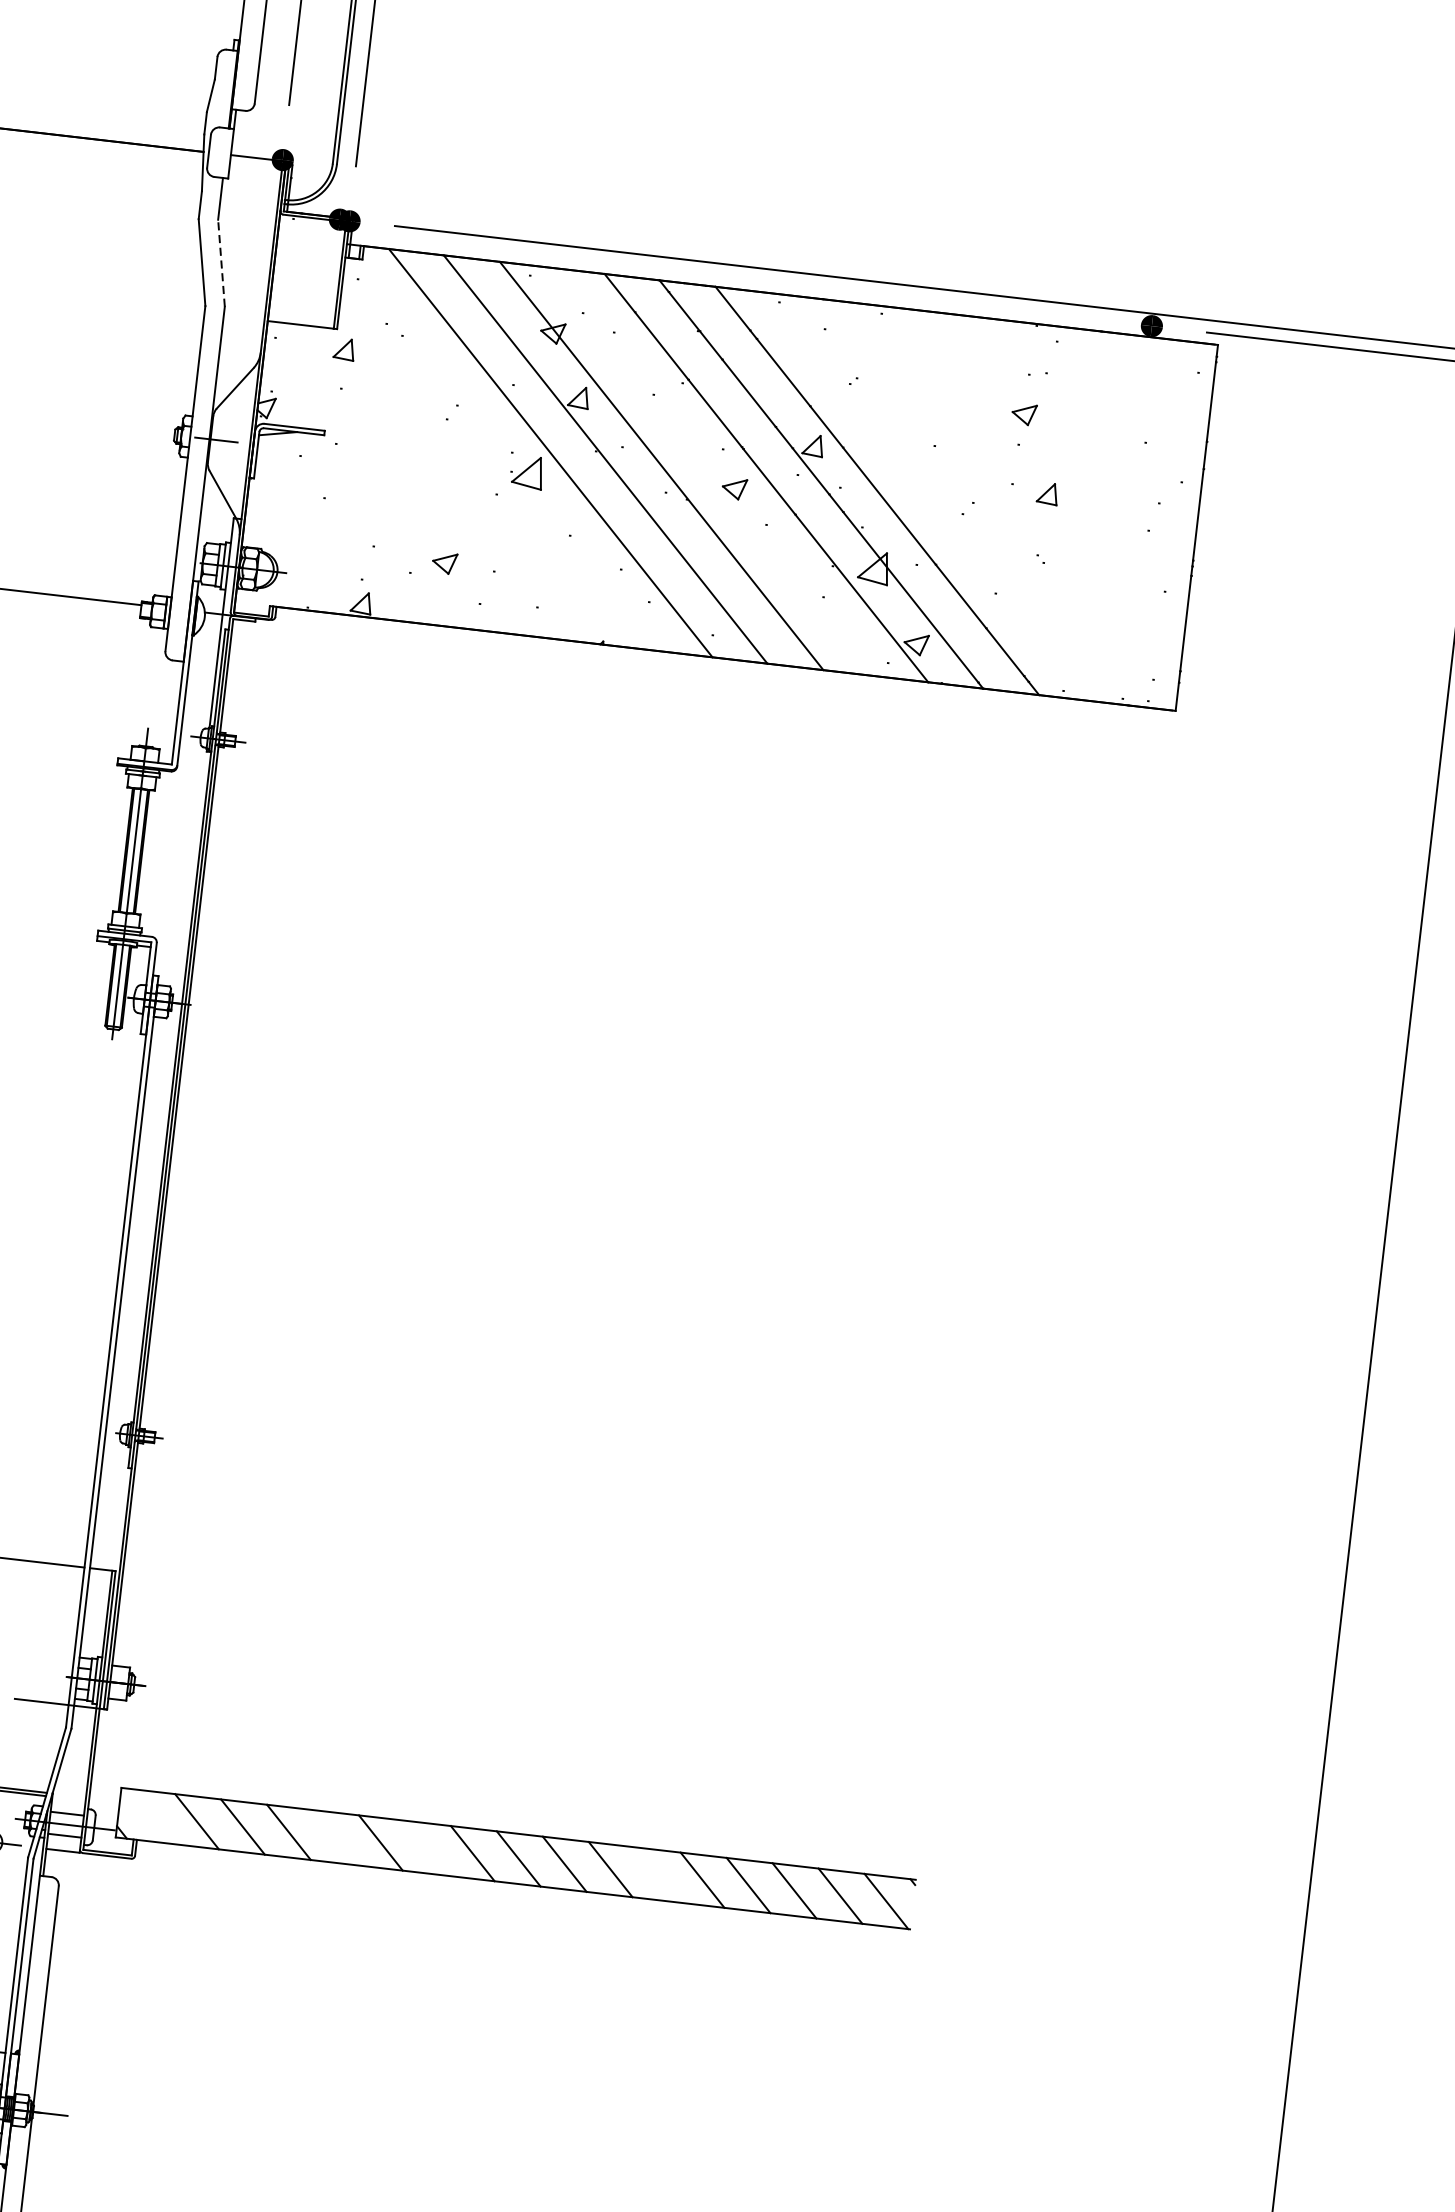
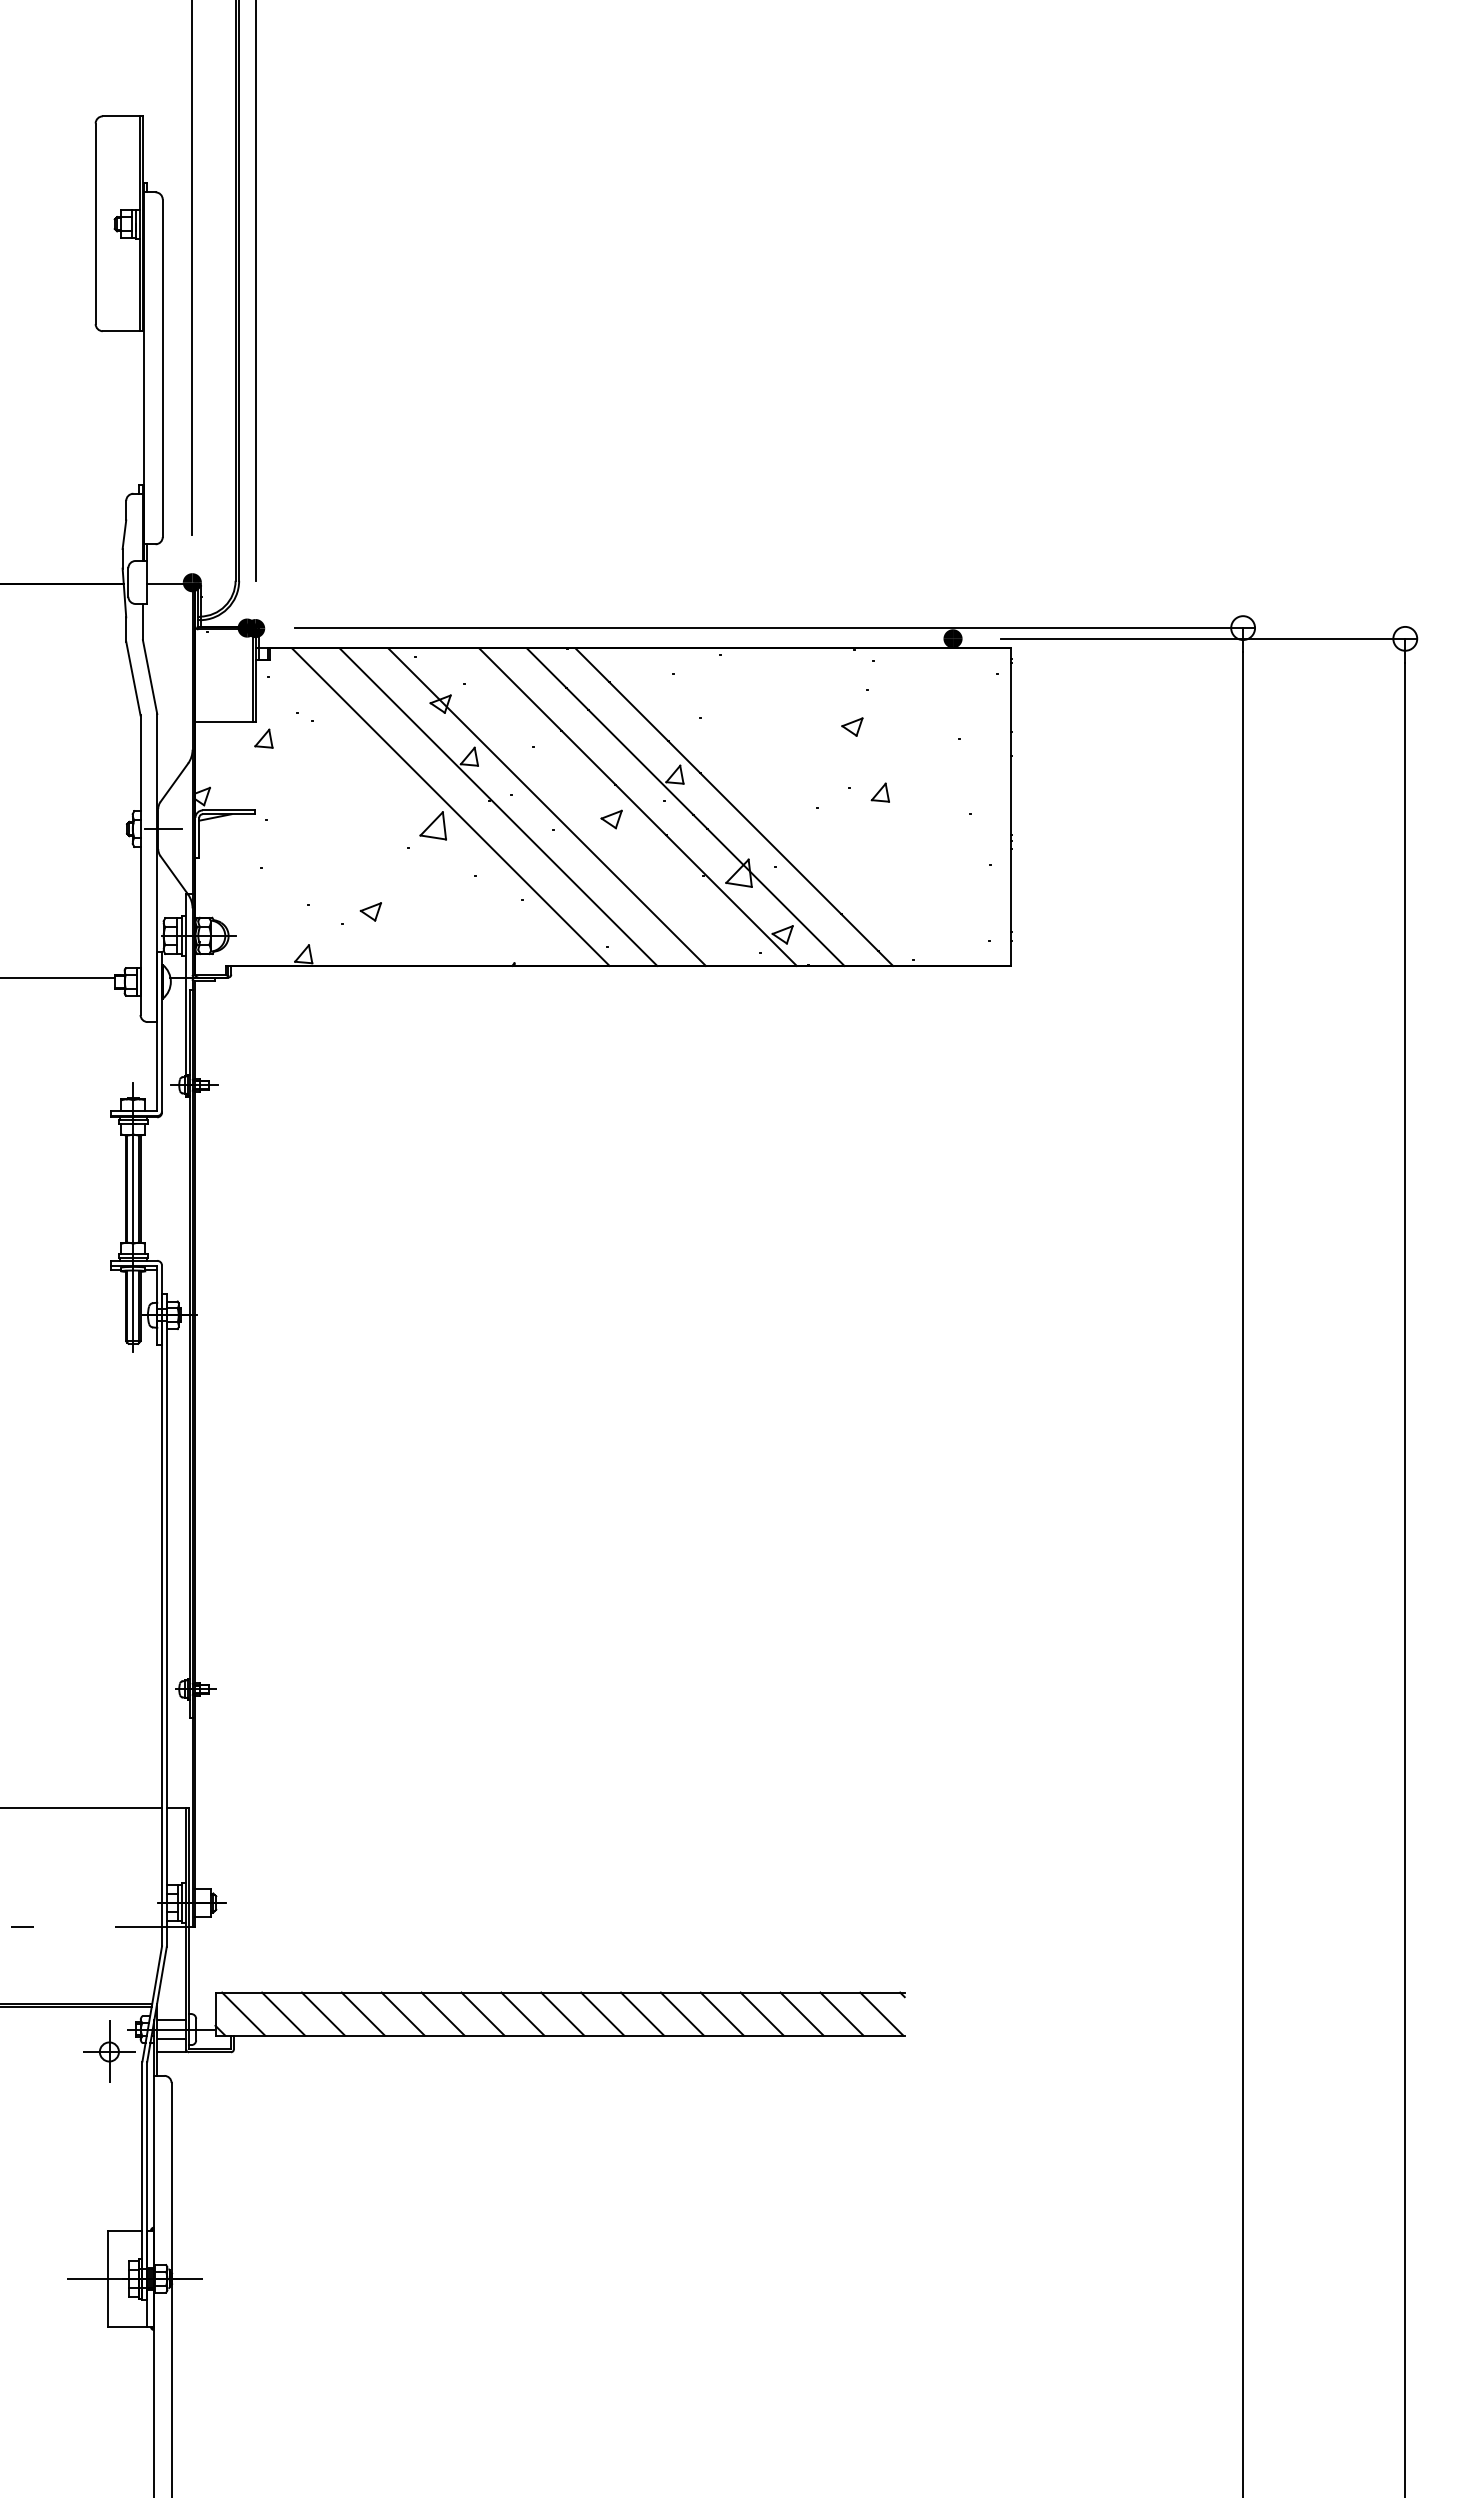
line: (221, 263) -> (150, 677), dashed -> solid
line: (150, 1815) -> (243, 2013), added
line: (334, 1836) -> (402, 2013), added
line: (426, 1847) -> (482, 2013), added
line: (655, 1874) -> (681, 2013), added

